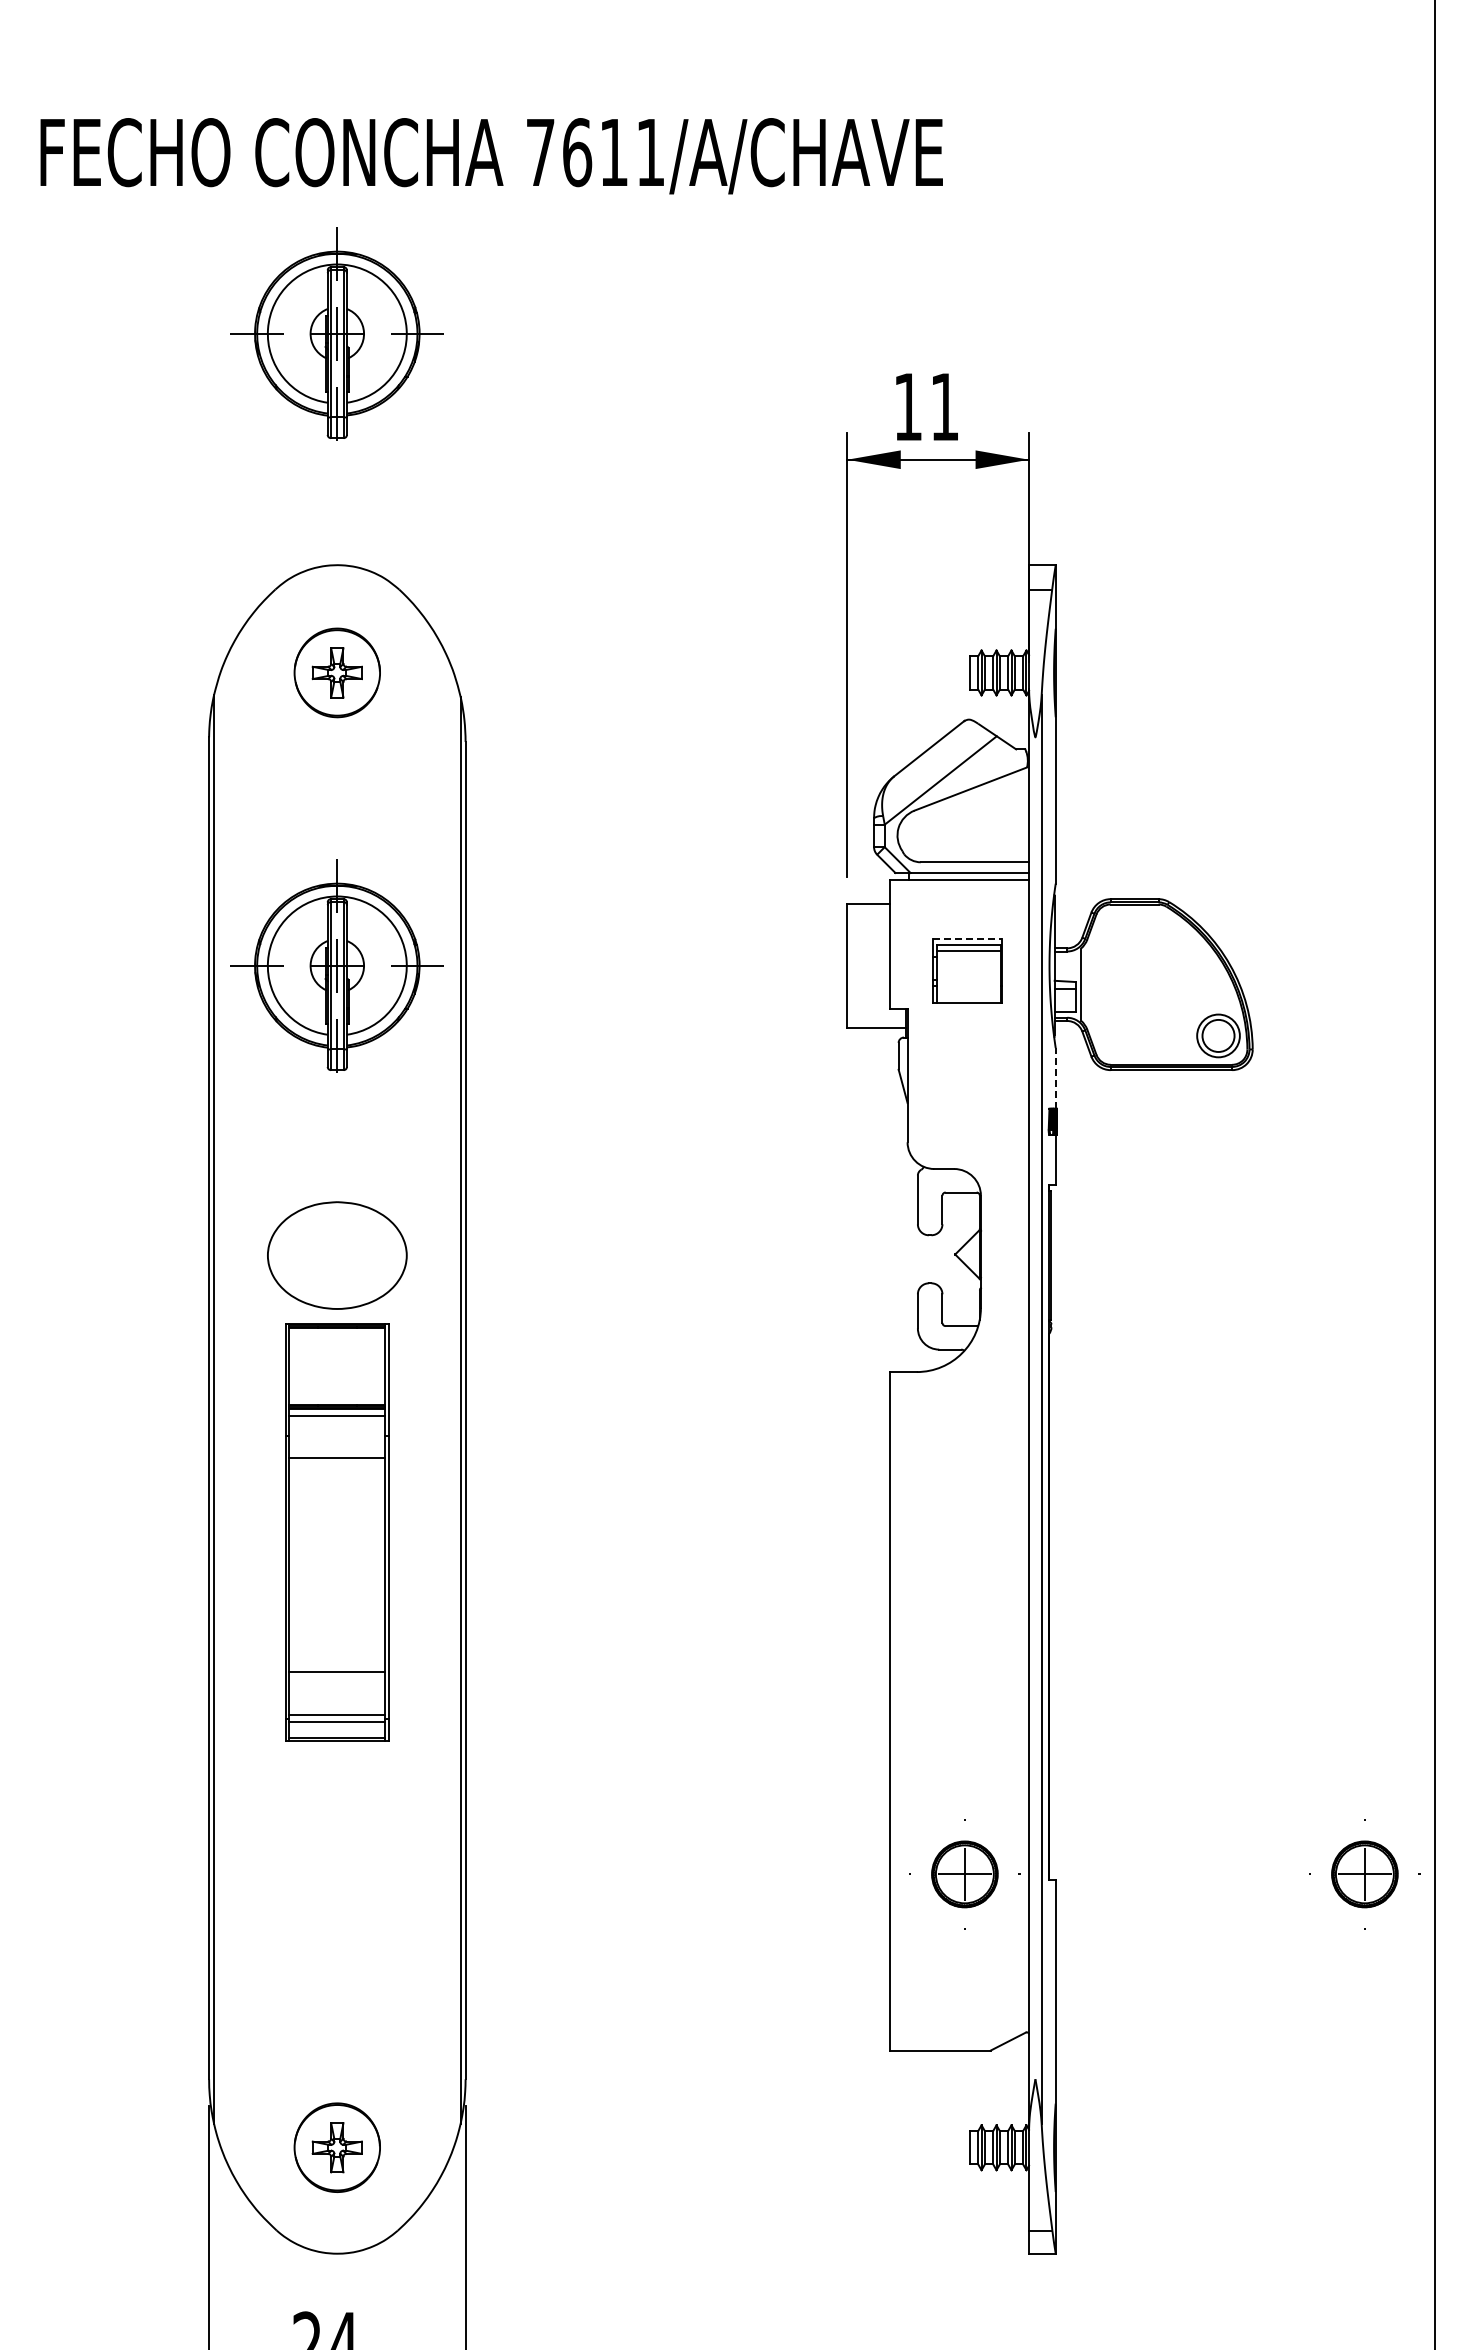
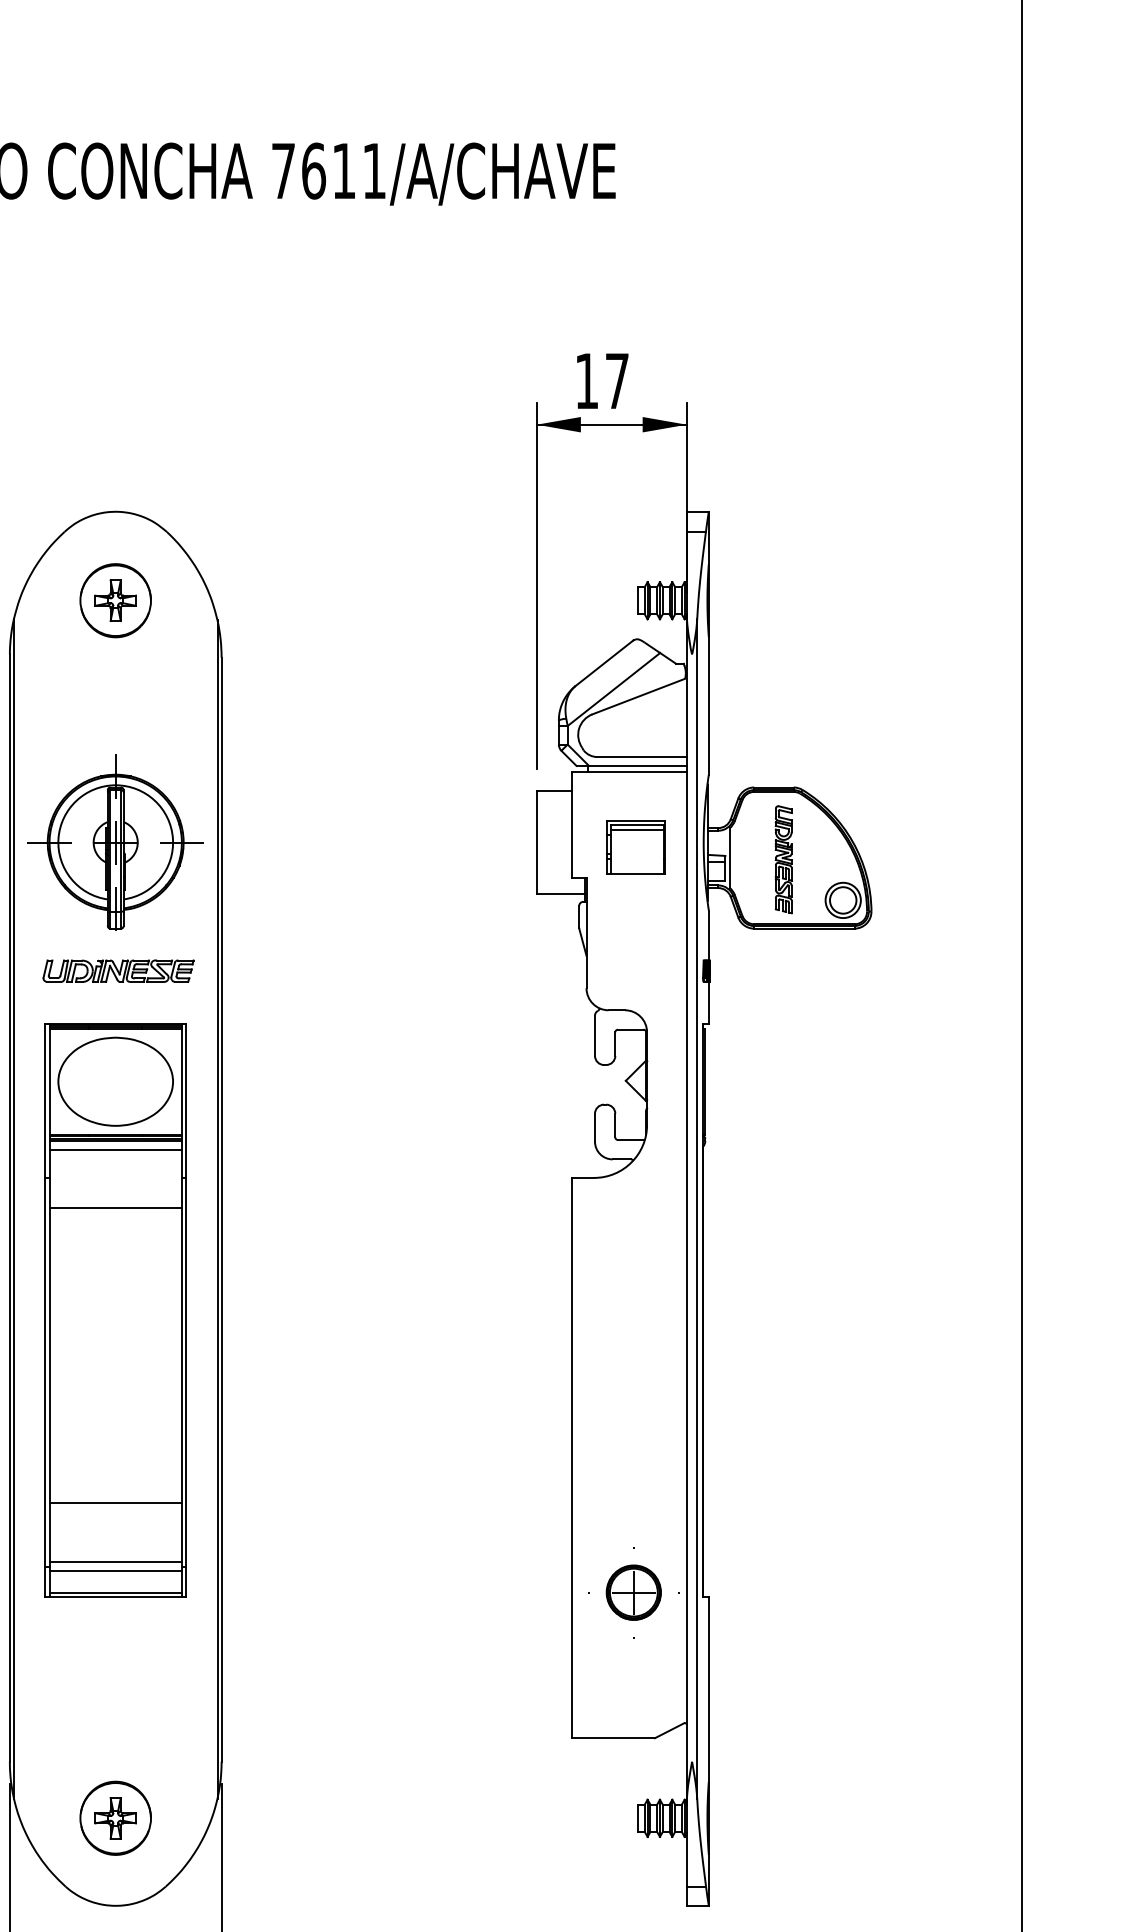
part: (336, 333) -> (115, 320), removed
text: (944, 406) -> (617, 380), 11 -> 17
line: (967, 939) -> (635, 820), dashed -> solid
part: (1146, 986) -> (783, 859), added
line: (1055, 1077) -> (708, 934), dashed -> solid
part: (340, 1121) -> (118, 971), added
part: (337, 1532) -> (115, 1310), size x1.67
part: (1364, 1874) -> (963, 1592), removed

